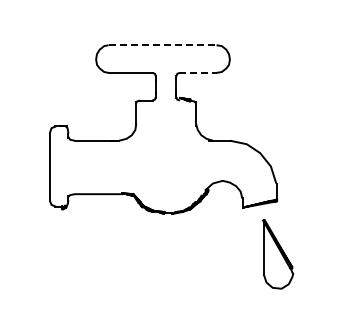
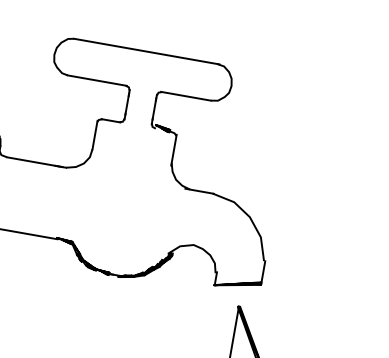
line: (163, 45) -> (146, 51), dashed -> solid
line: (197, 72) -> (185, 95), dashed -> solid

